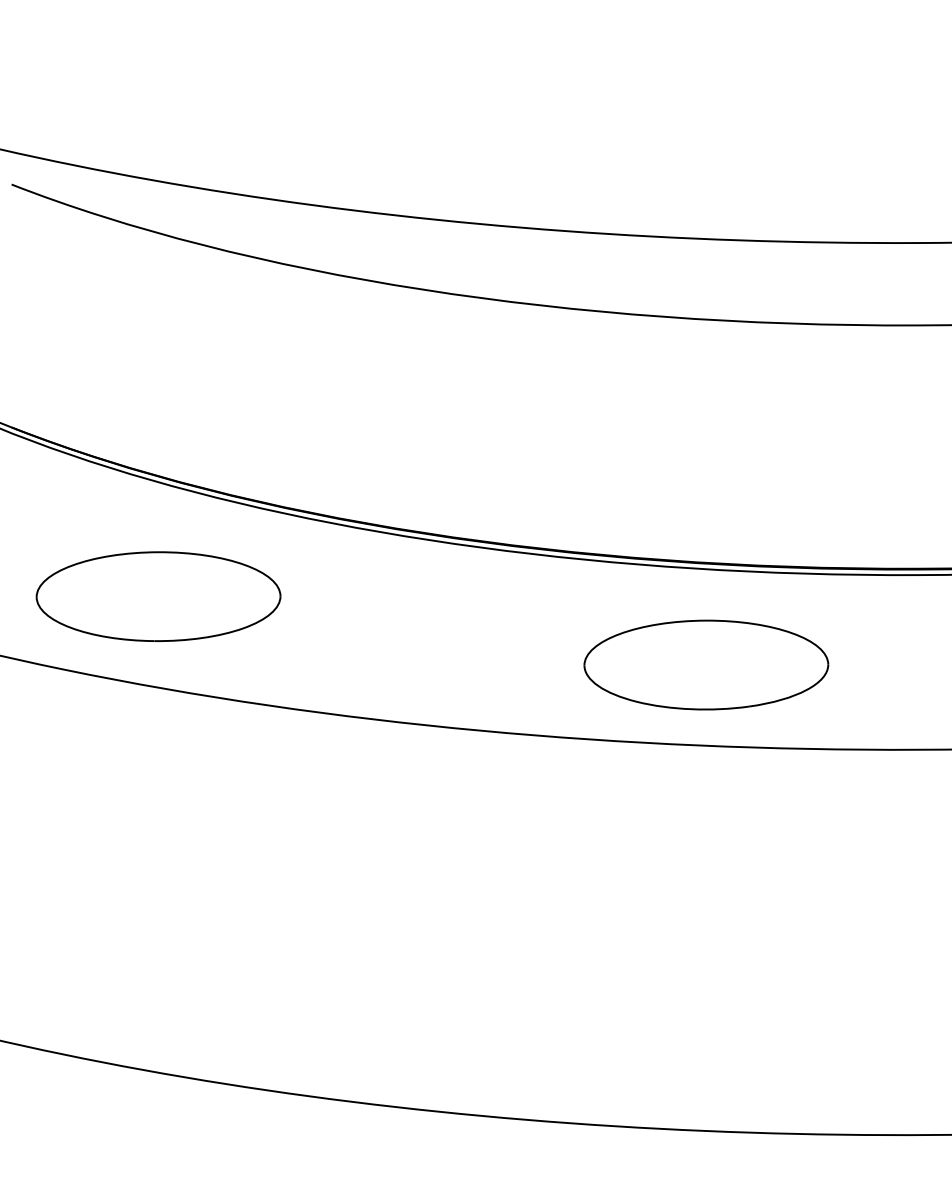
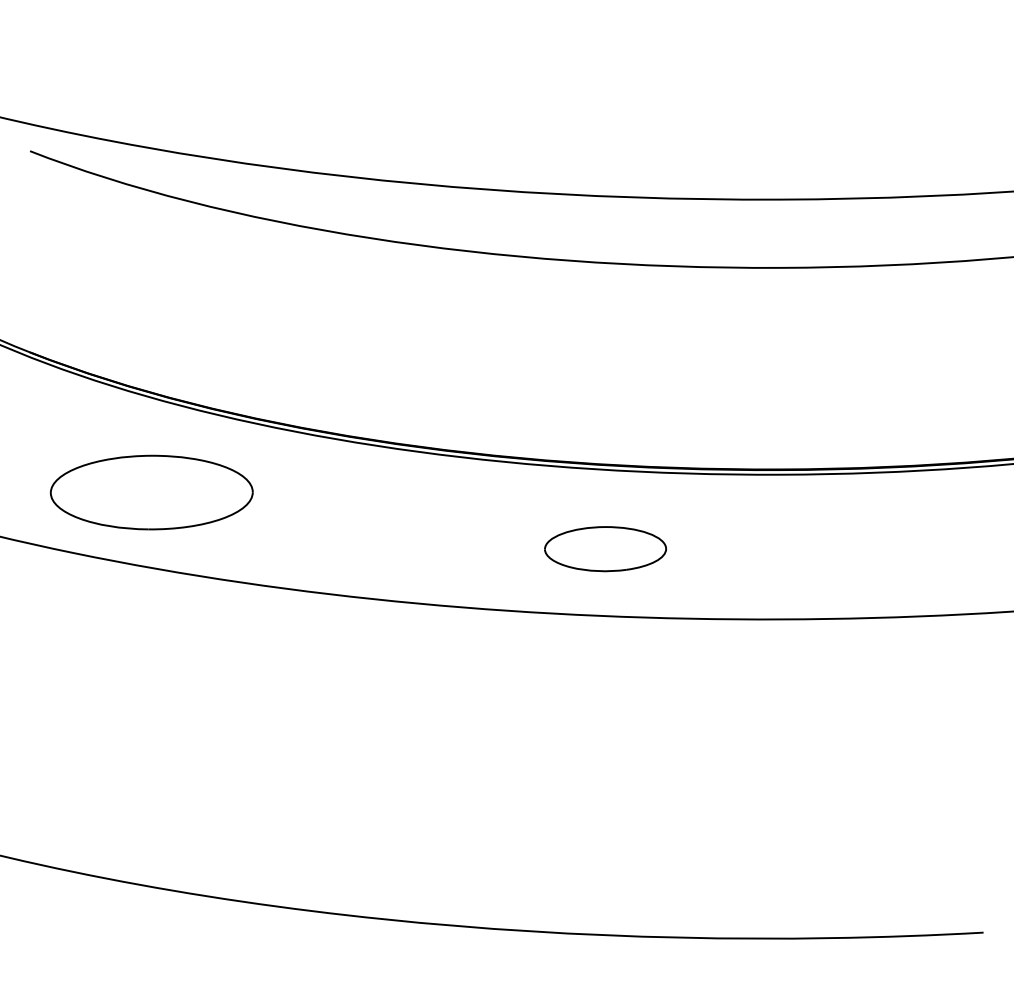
part: (706, 664) -> (605, 548), size x0.6

